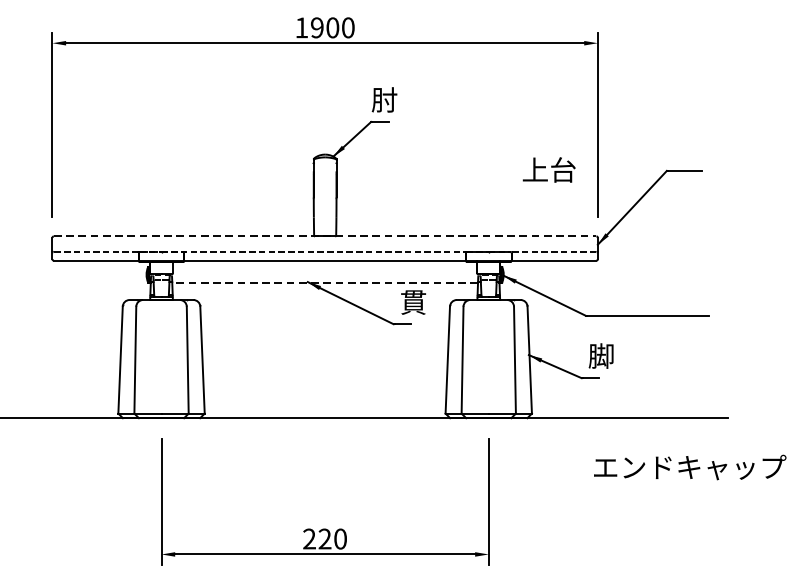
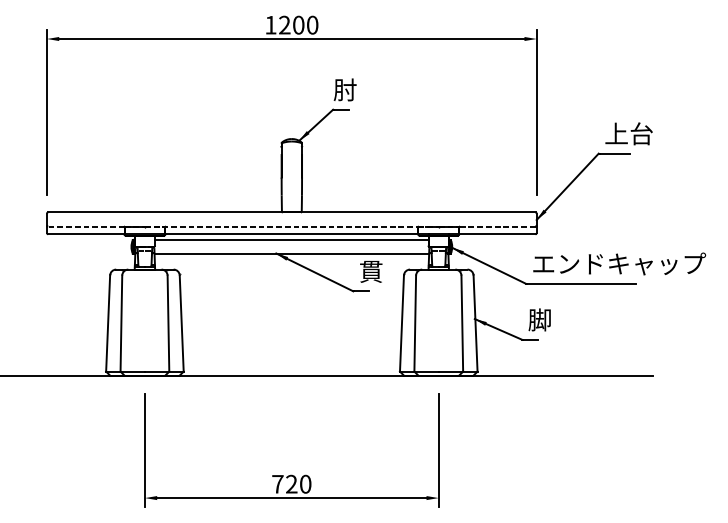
text: (316, 28) -> (284, 25), 1900 -> 1200
text: (548, 169) -> (628, 133), moved
line: (324, 236) -> (291, 212), dashed -> solid
line: (324, 267) -> (291, 240), added
line: (324, 282) -> (291, 253), dashed -> solid
text: (690, 466) -> (619, 263), moved
text: (309, 538) -> (277, 483), 220 -> 720

